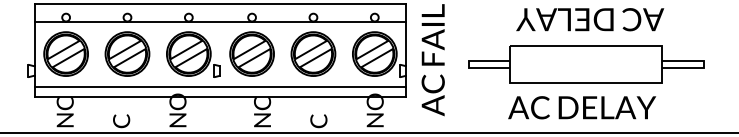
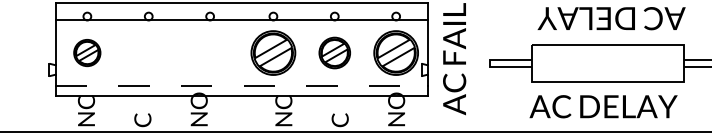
part: (65, 53) -> (86, 52), size x0.6
part: (127, 53) -> (148, 52), removed
part: (313, 53) -> (334, 52), size x0.7
part: (193, 54) -> (214, 53), removed
line: (220, 86) -> (241, 85), solid -> dashed

